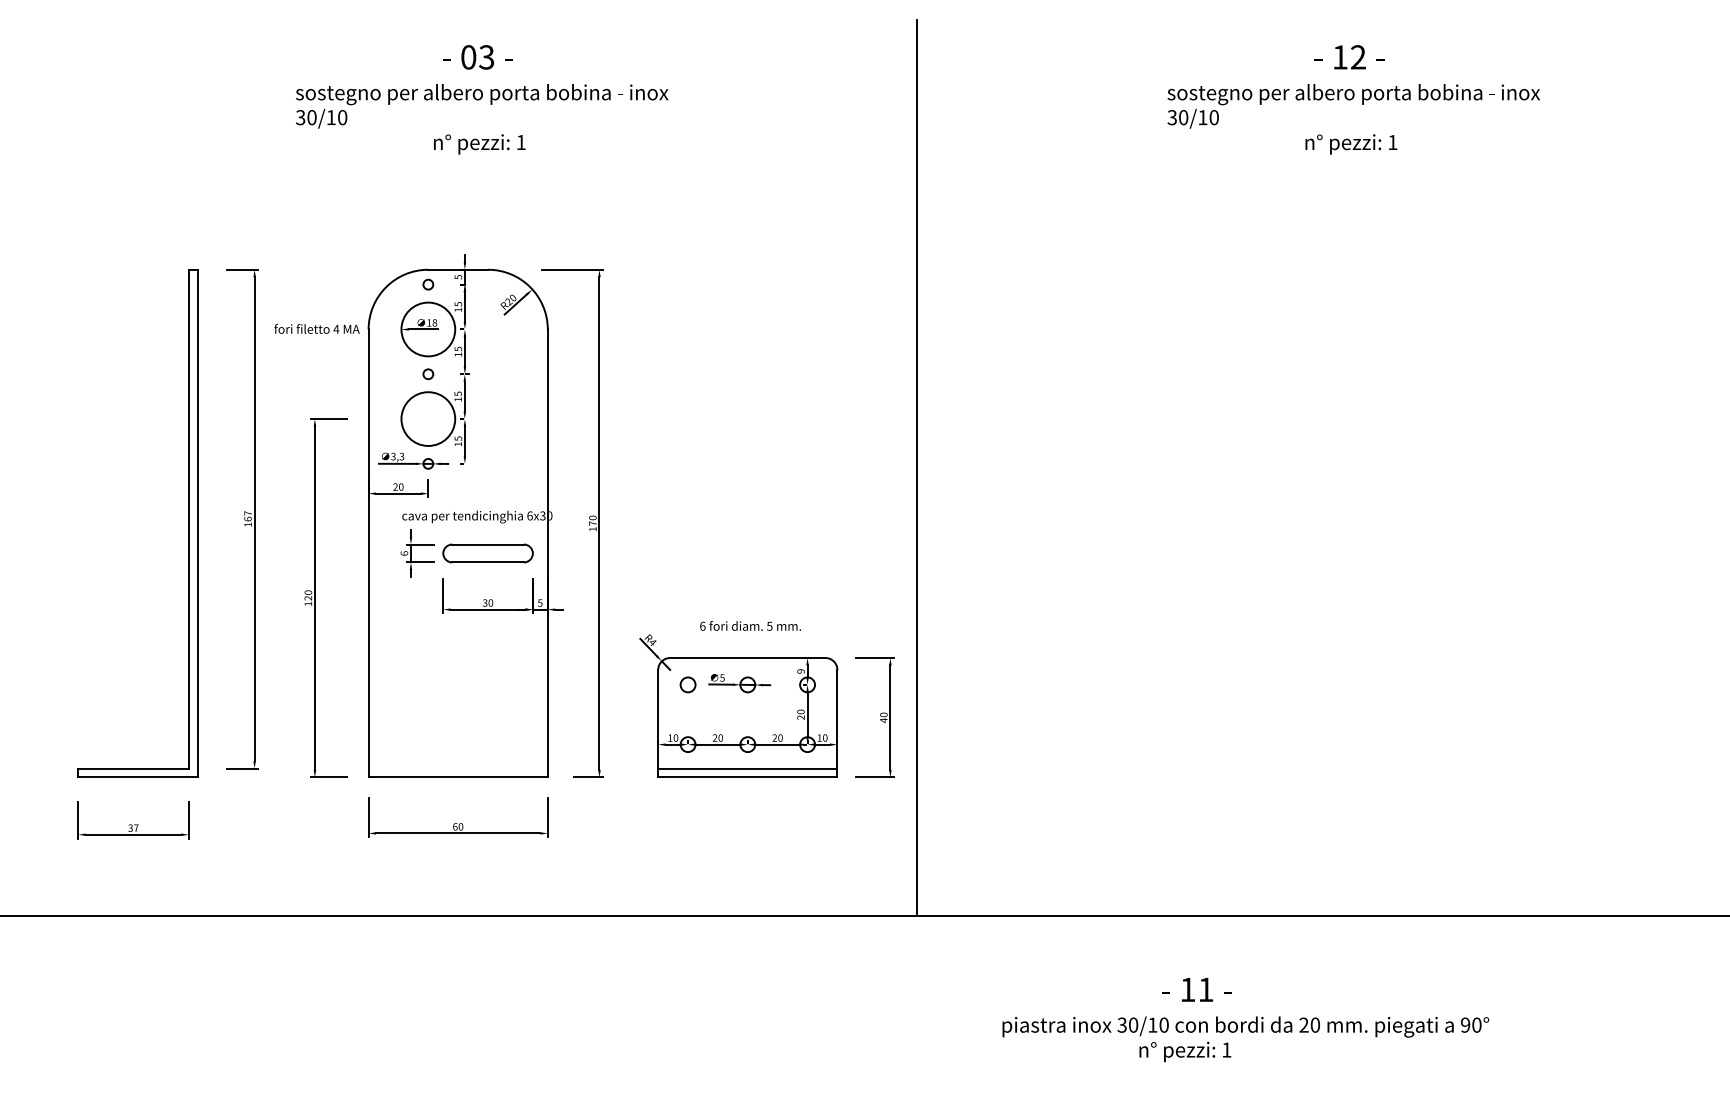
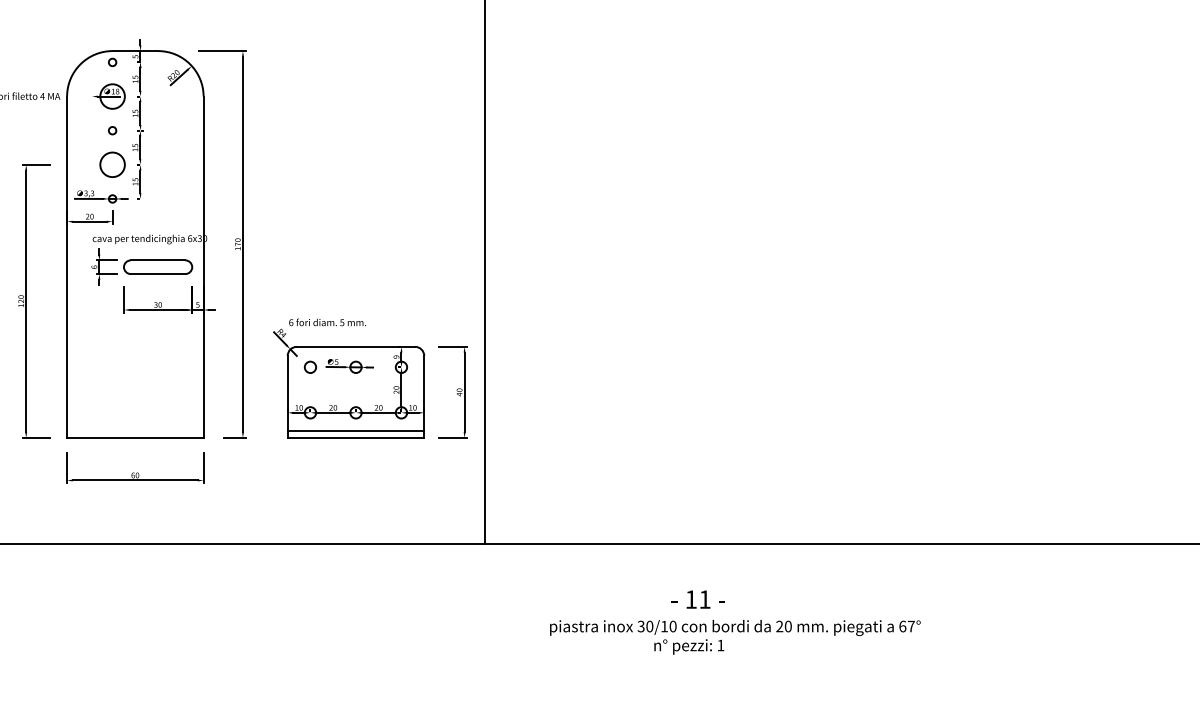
circle: (428, 329) -> (112, 96), size x0.6
circle: (428, 418) -> (112, 164), size x0.6
text: (750, 625) -> (327, 322), moved
text: (1471, 1024) -> (907, 626), 90° -> 67°

